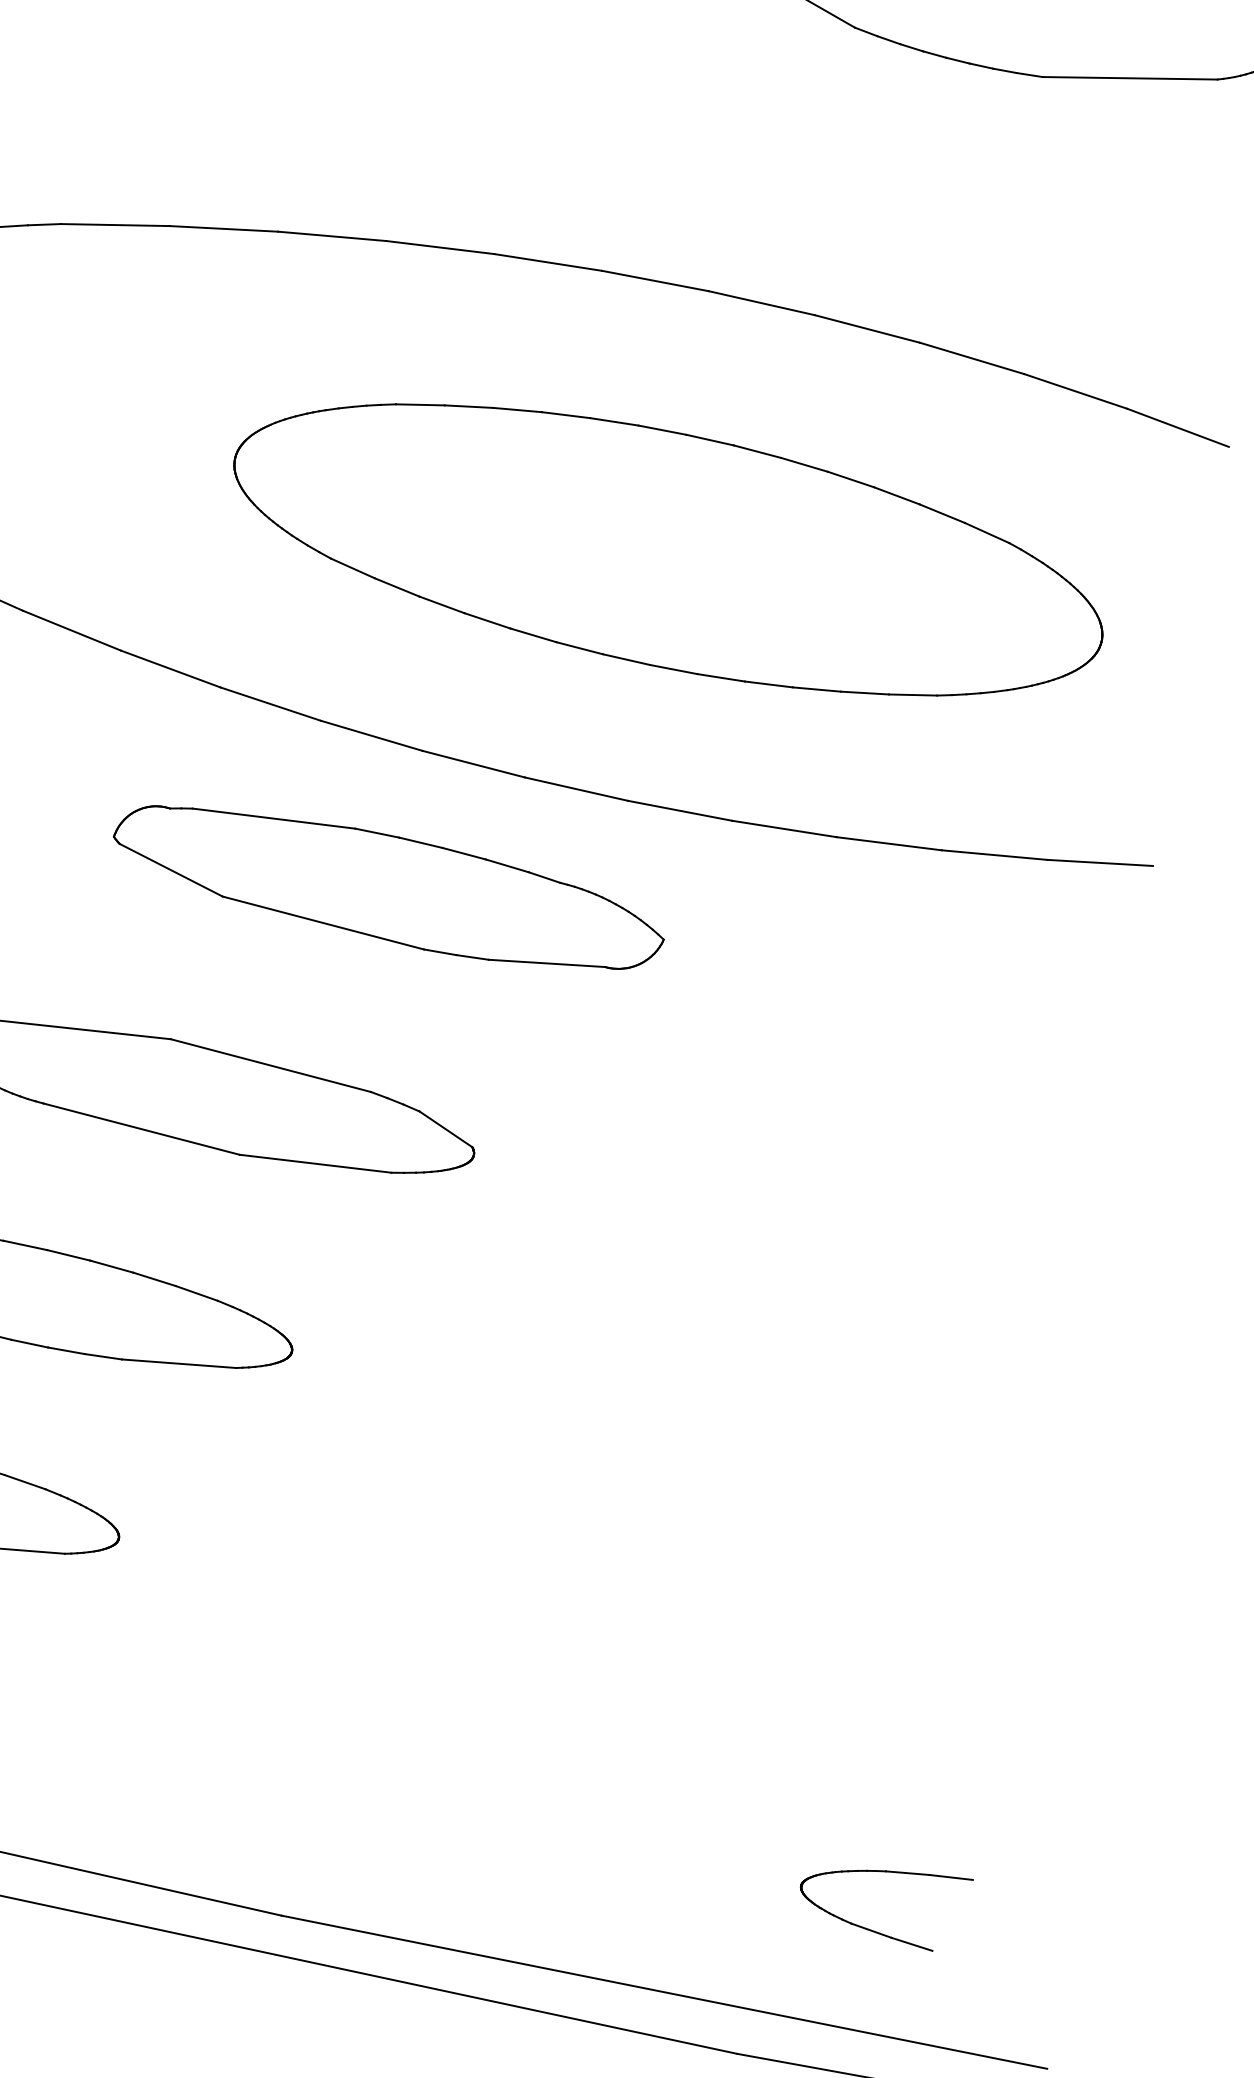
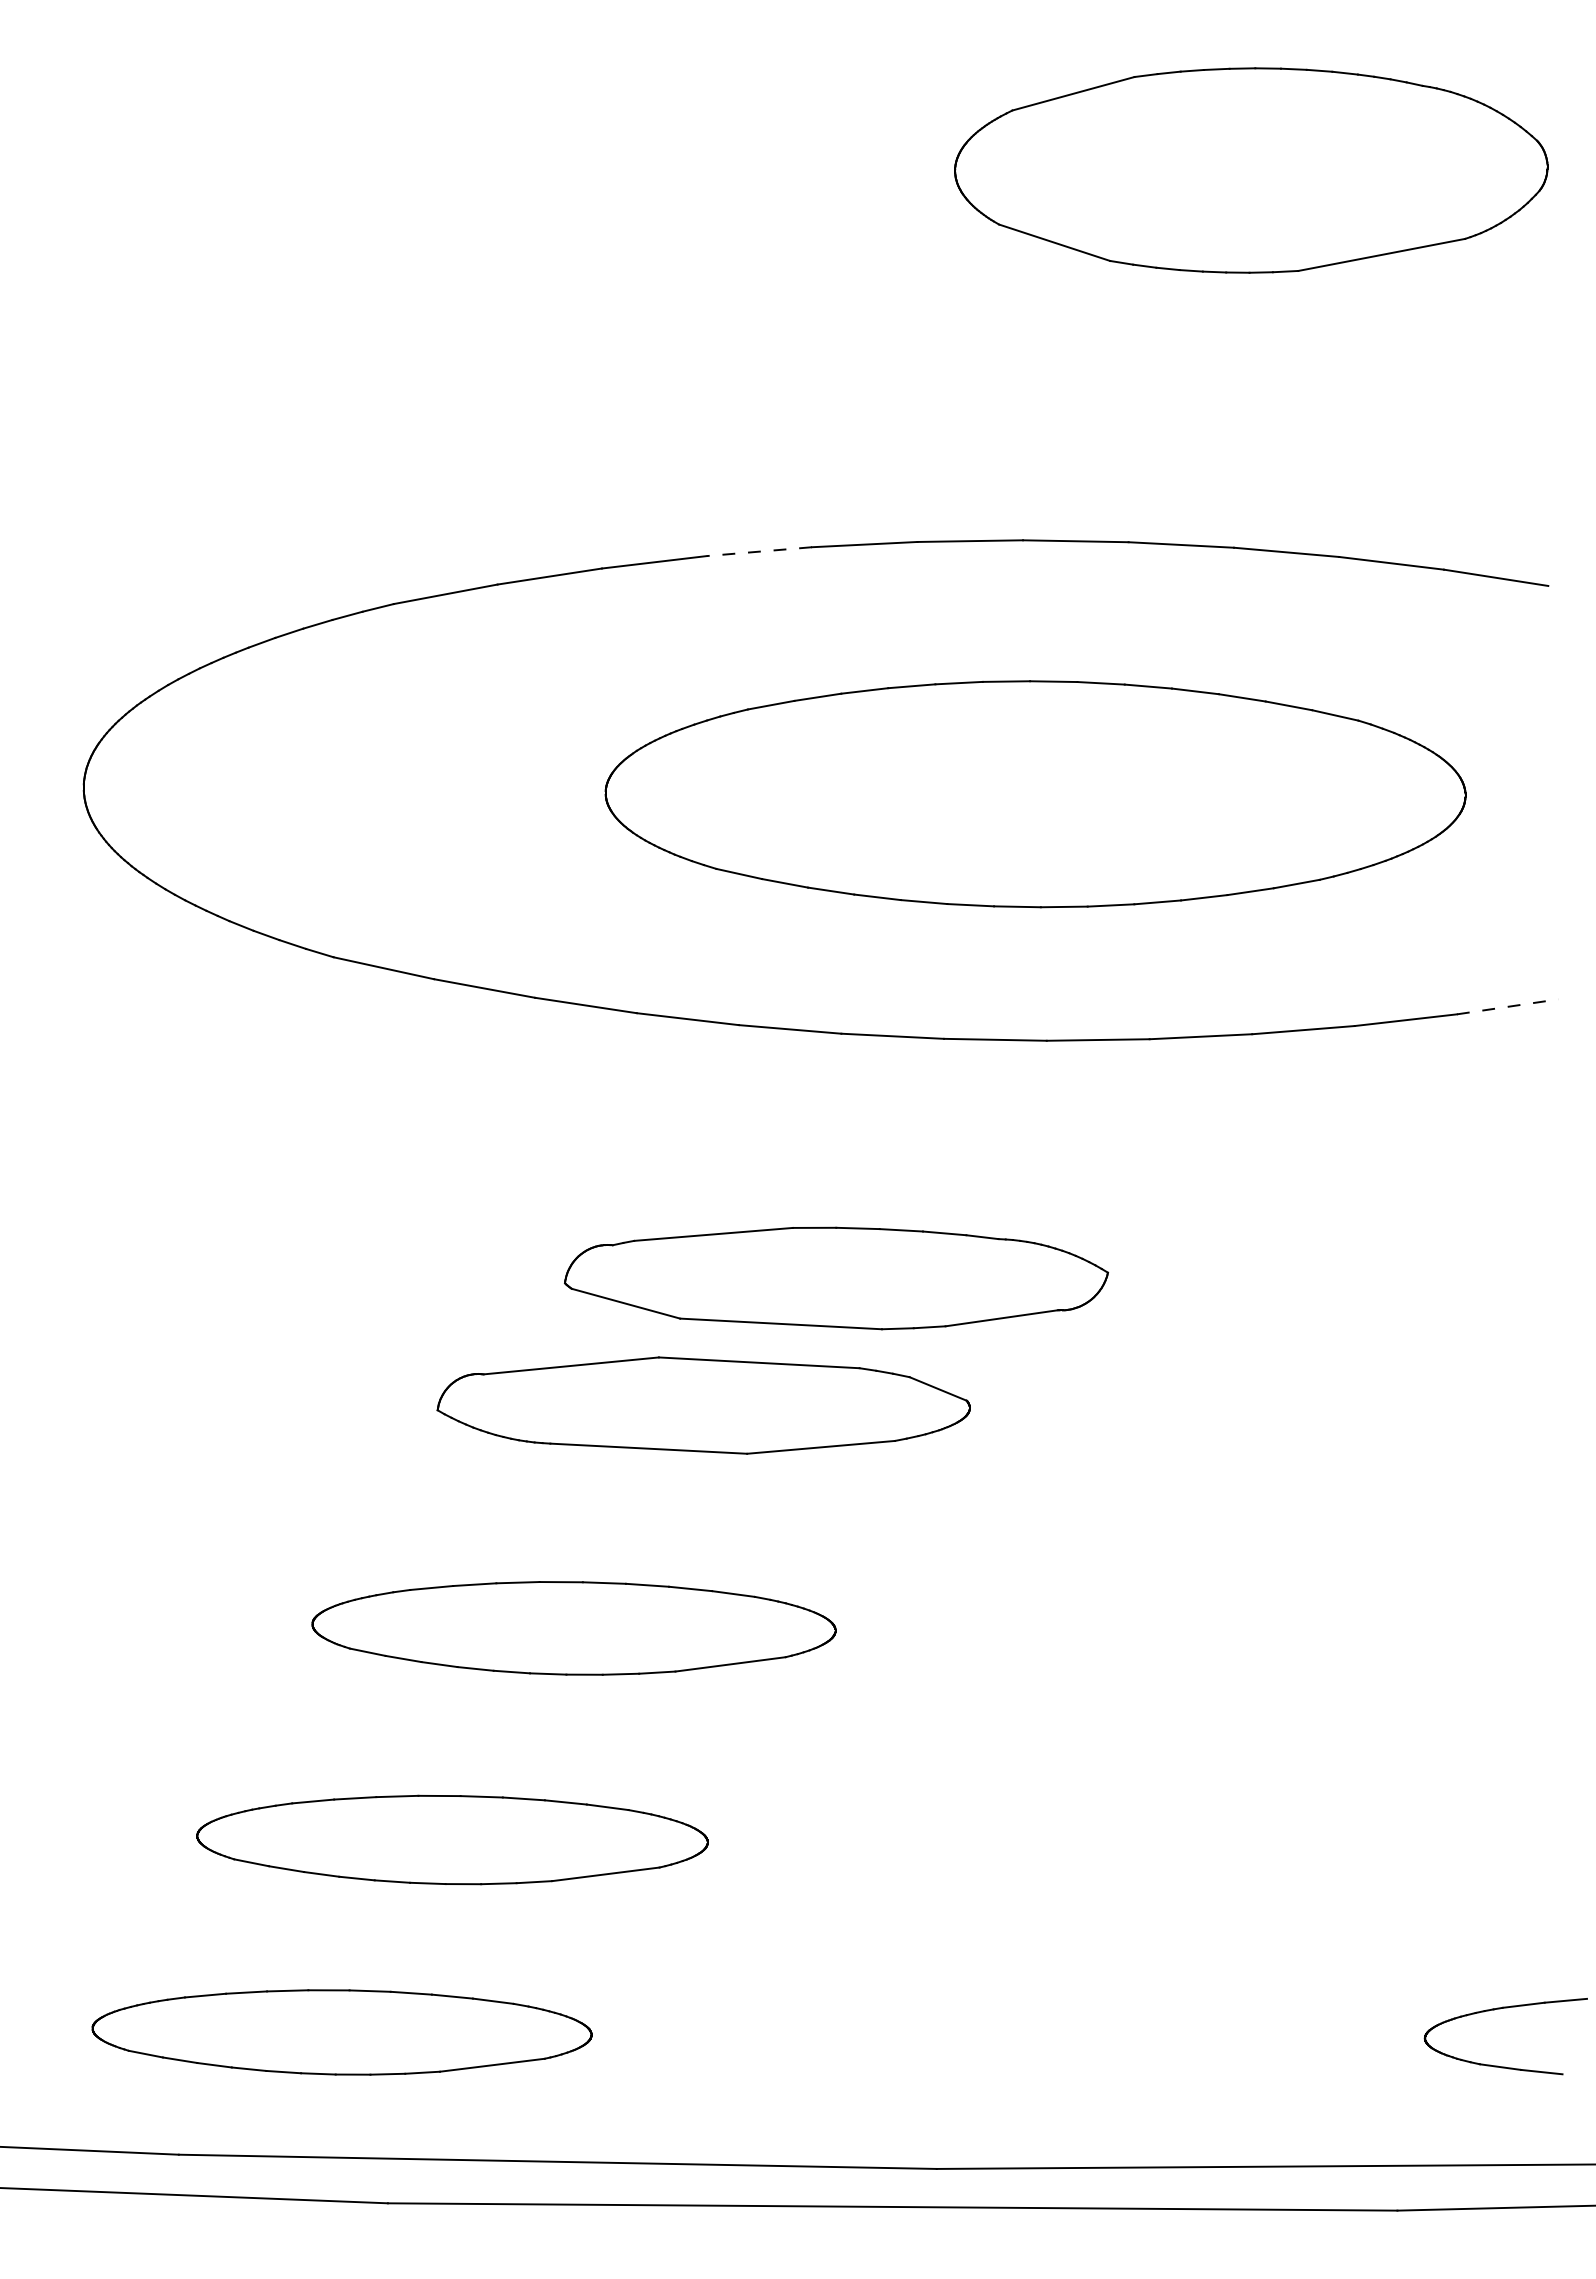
line: (440, 247) -> (759, 551), solid -> dashed
line: (1100, 862) -> (1508, 1006), solid -> dashed
part: (388, 888) -> (836, 1278), moved

